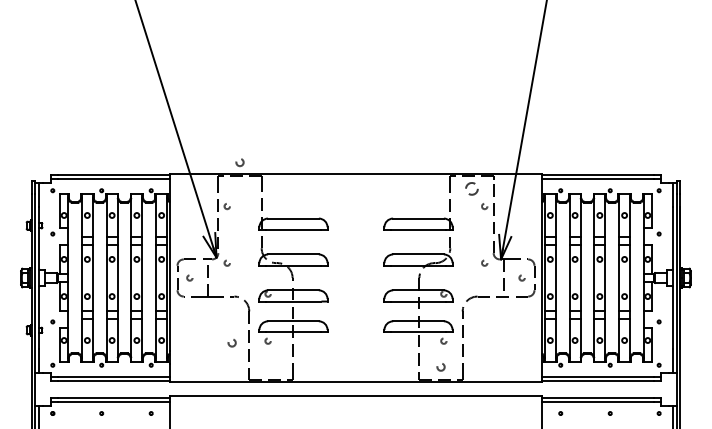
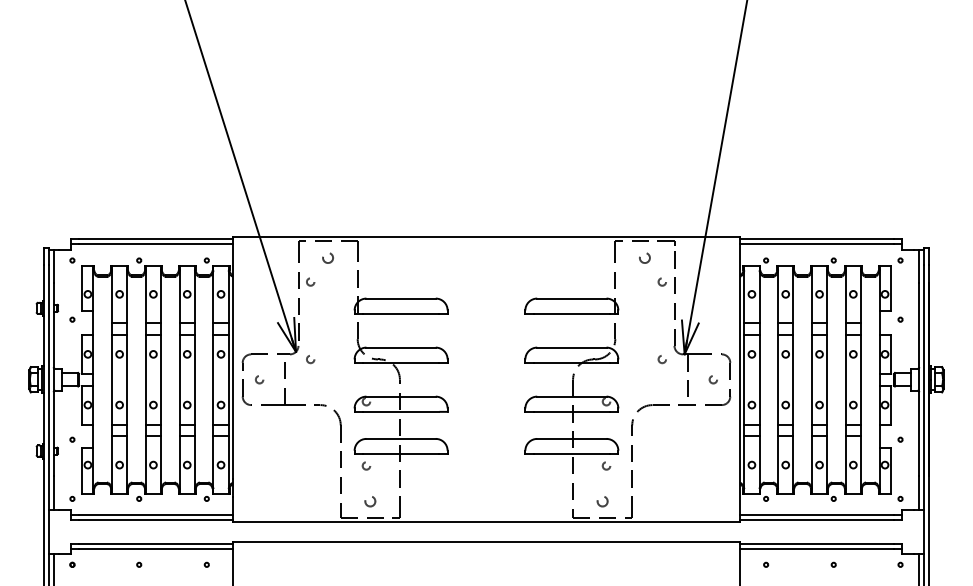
circle: (239, 162) -> (327, 257), moved
circle: (471, 188) -> (644, 257), size x0.62
circle: (232, 343) -> (370, 501), moved

